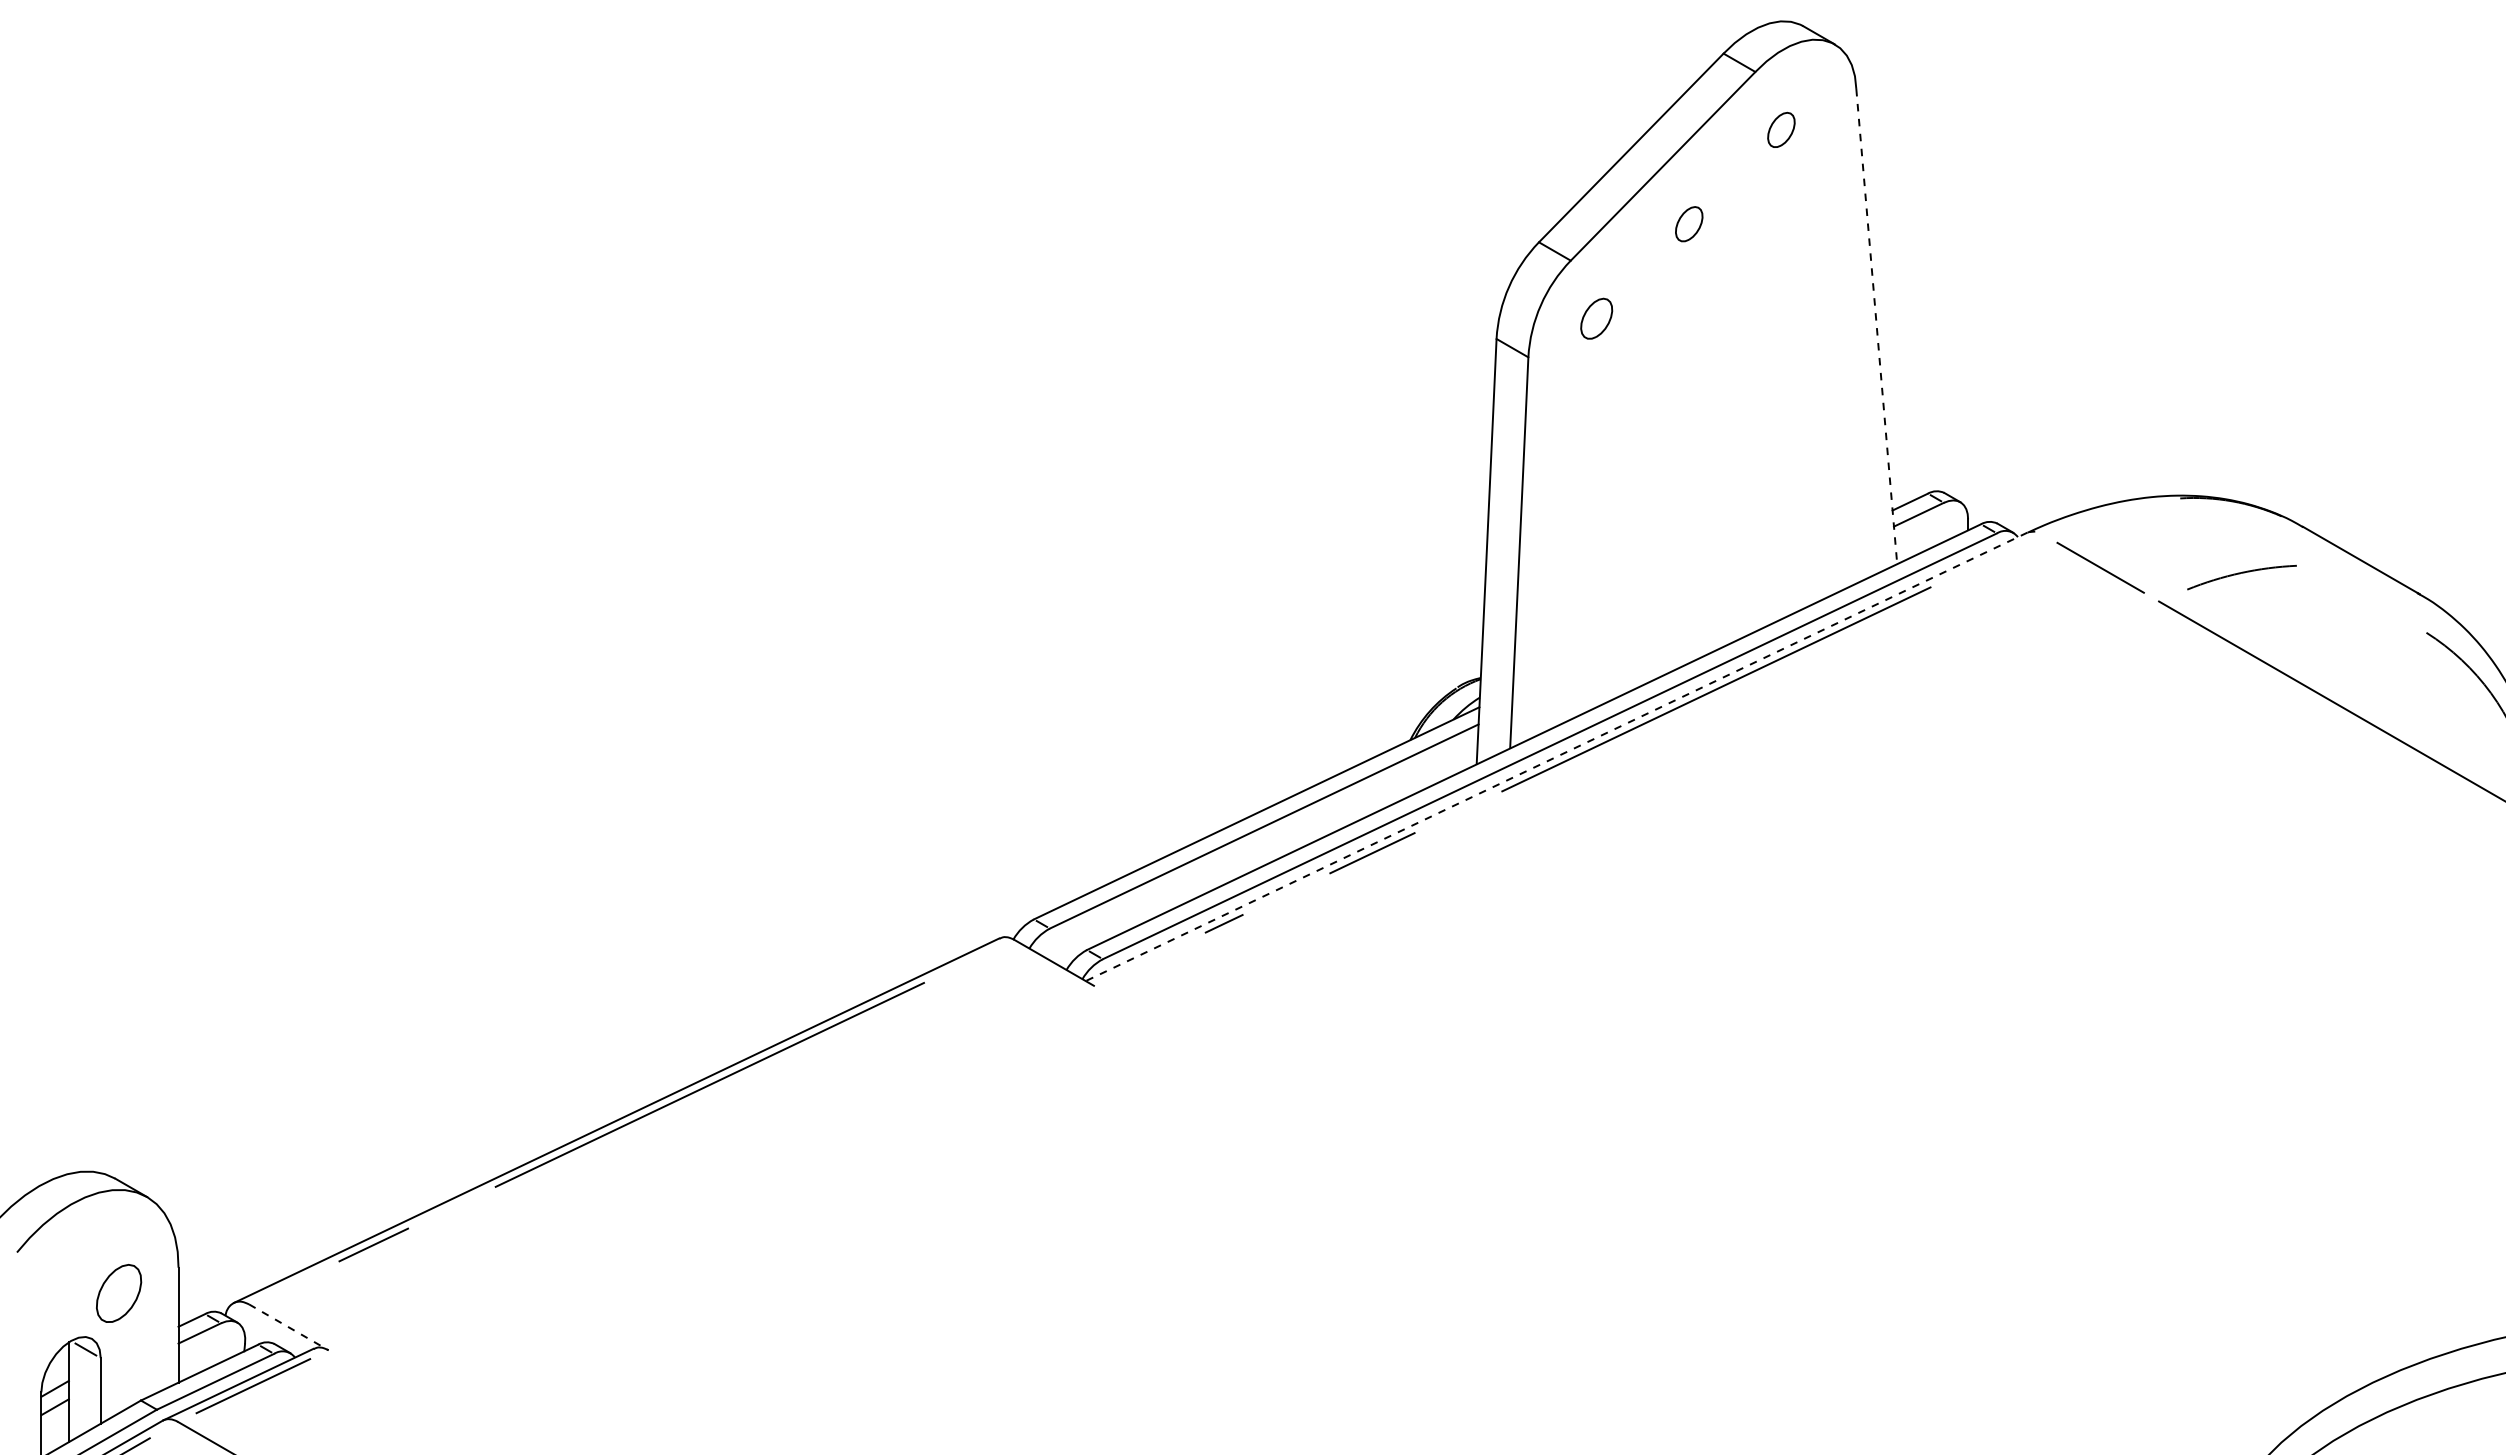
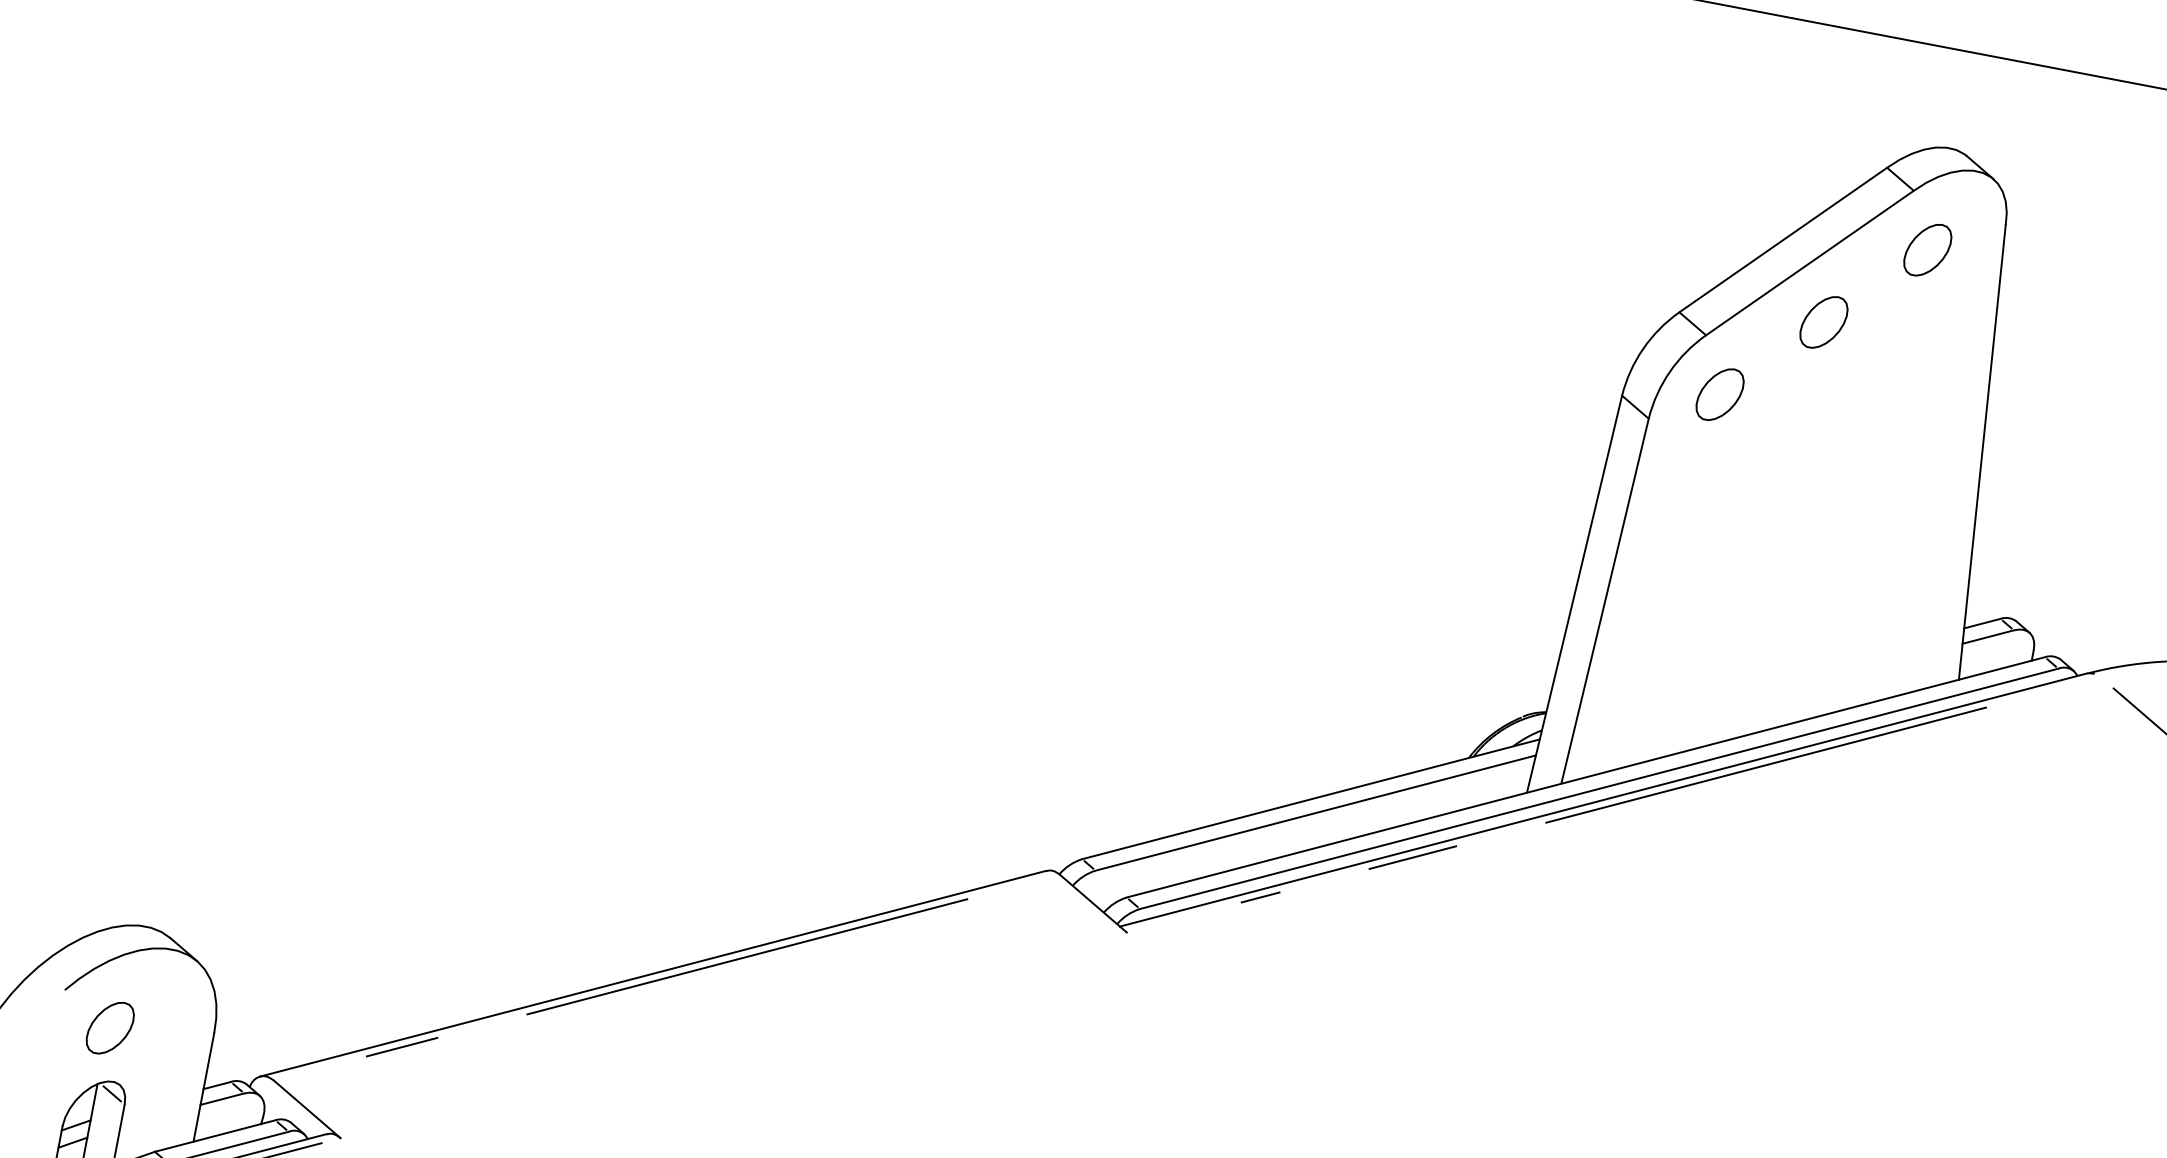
part: (1781, 129) -> (1928, 249), size x1.67
part: (1689, 223) -> (1824, 321), size x1.67
part: (1596, 318) -> (1719, 394), size x1.43
line: (1876, 327) -> (1981, 453), dashed -> solid
line: (1556, 756) -> (1603, 799), dashed -> solid
part: (119, 1293) -> (110, 1028), moved
line: (288, 1327) -> (306, 1109), dashed -> solid

